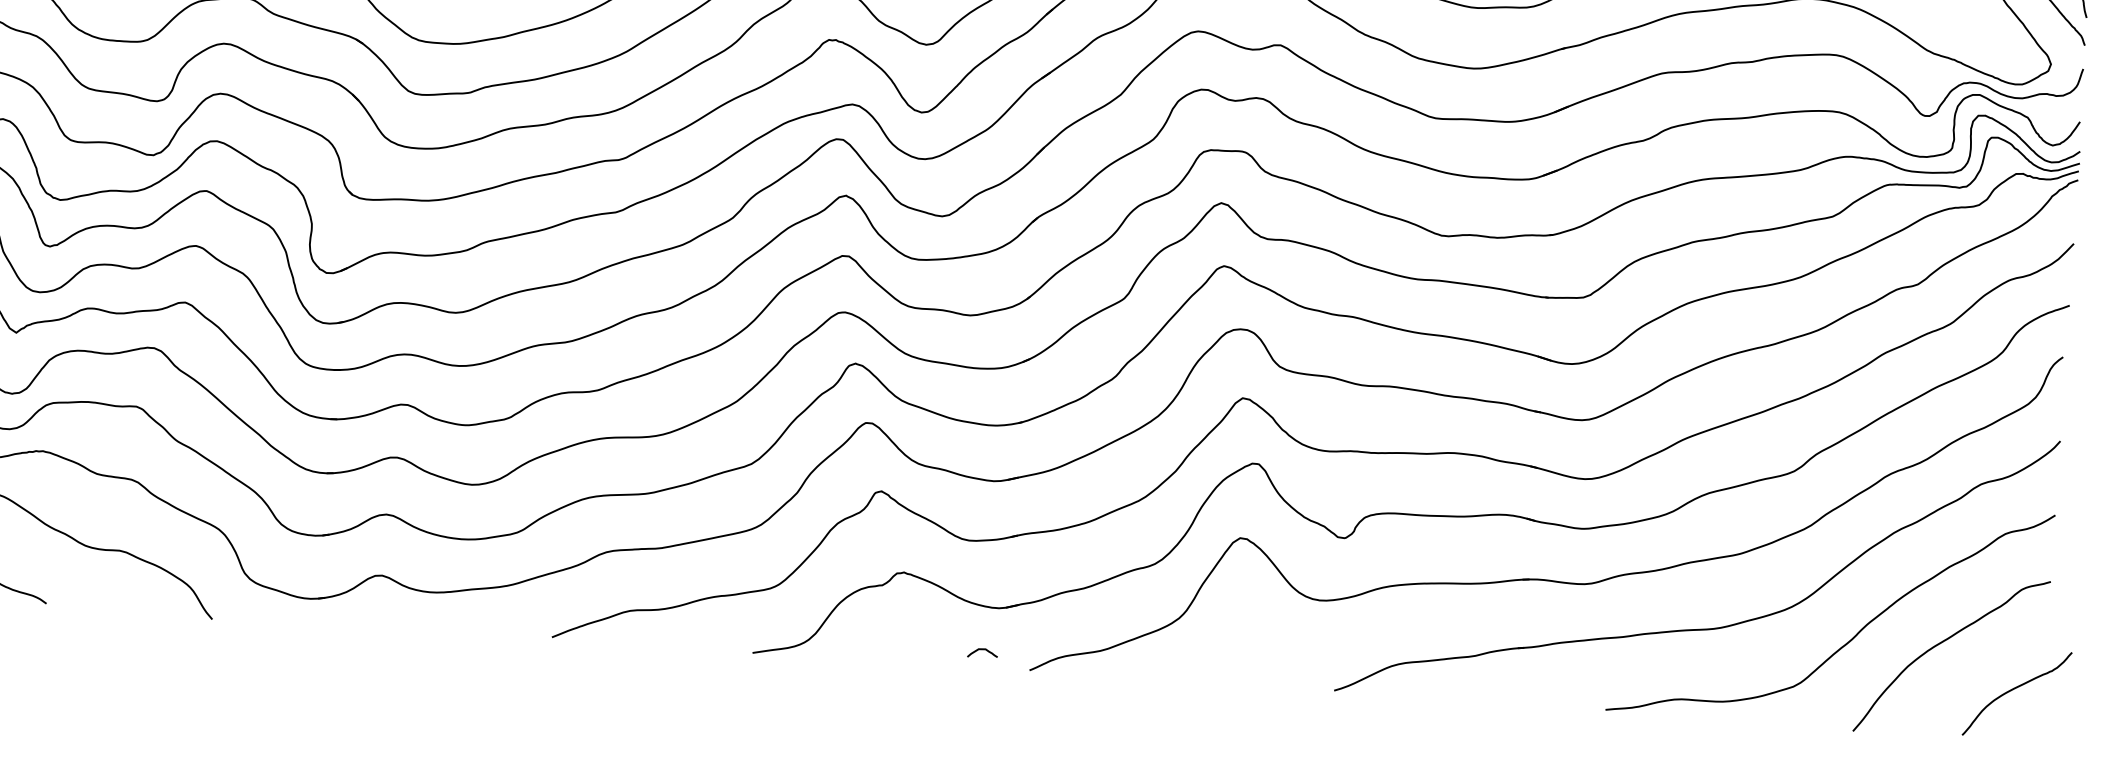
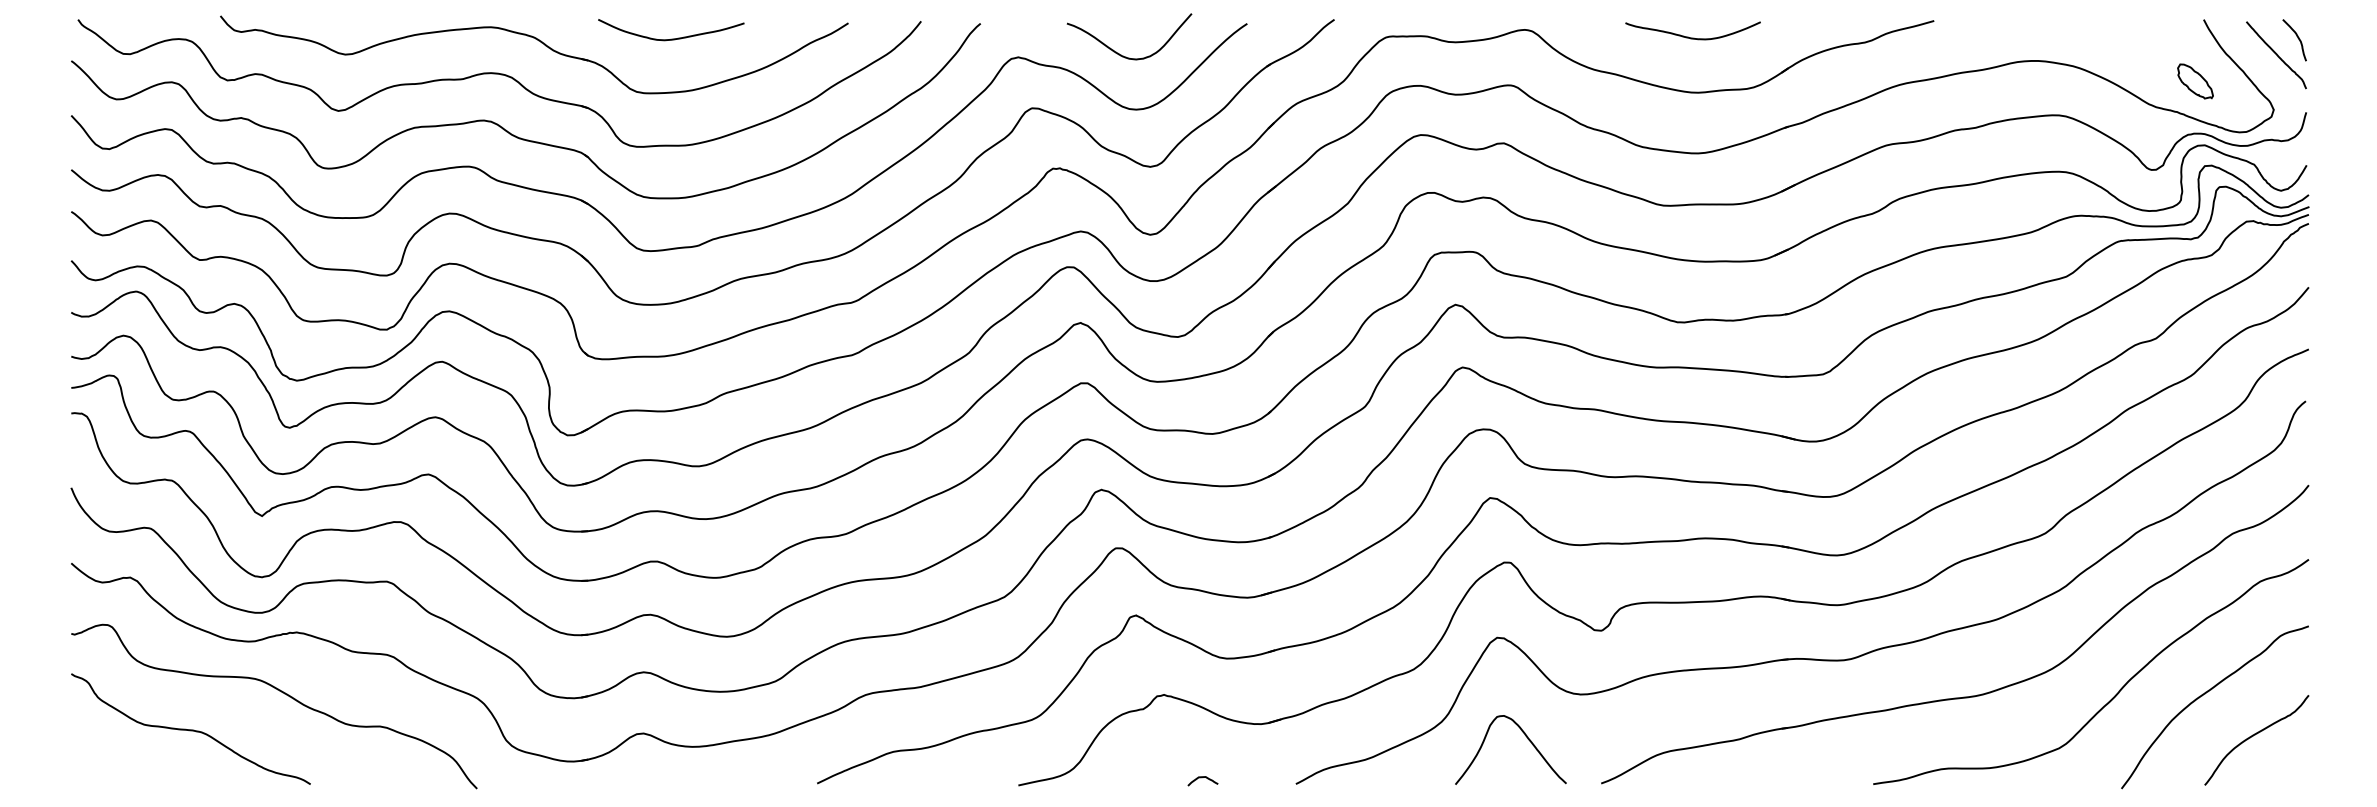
part: (1974, 30) -> (2195, 81), added
curve: (1263, 641) -> (1527, 739), added
curve: (982, 650) -> (1202, 778), moved
curve: (2014, 689) -> (2253, 736), moved

